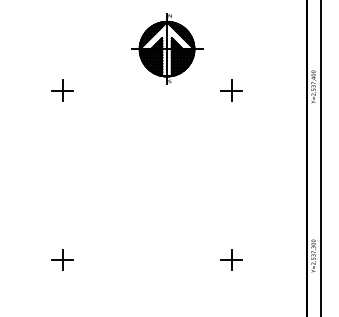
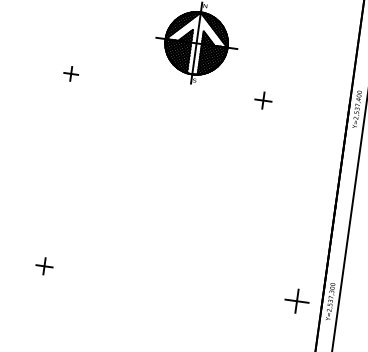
part: (62, 90) -> (71, 73), size x0.6
part: (231, 90) -> (263, 100), size x0.7
part: (62, 259) -> (44, 265), size x0.7
part: (231, 259) -> (296, 301), moved

